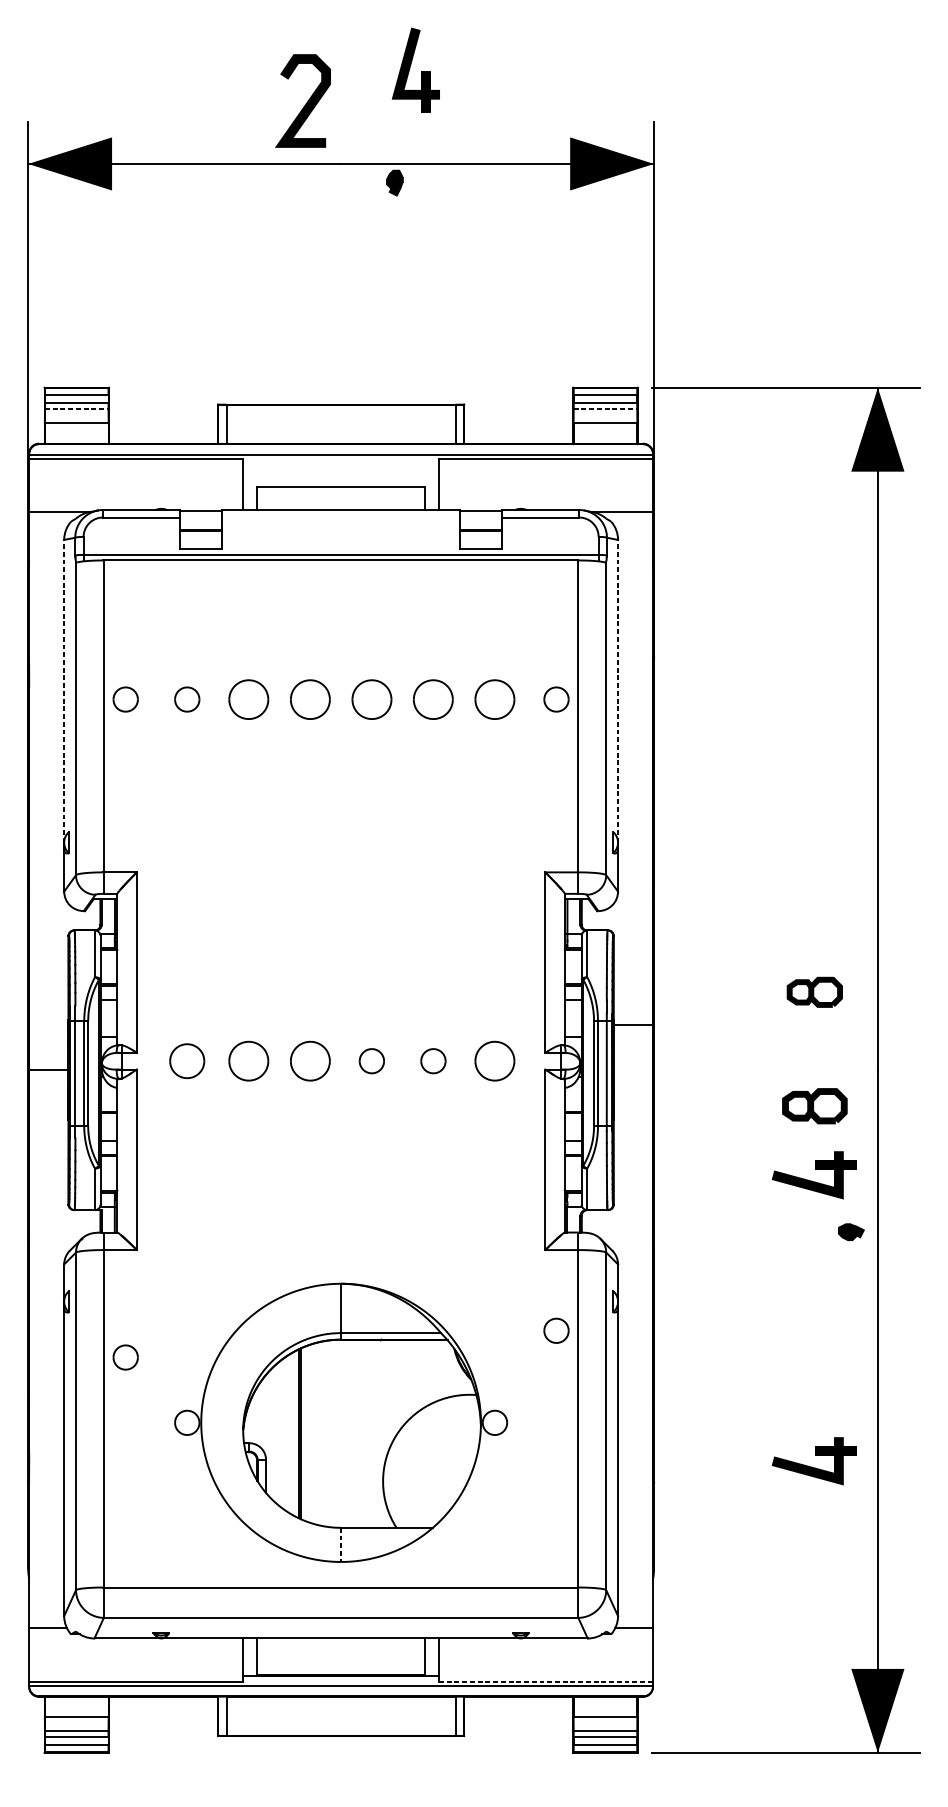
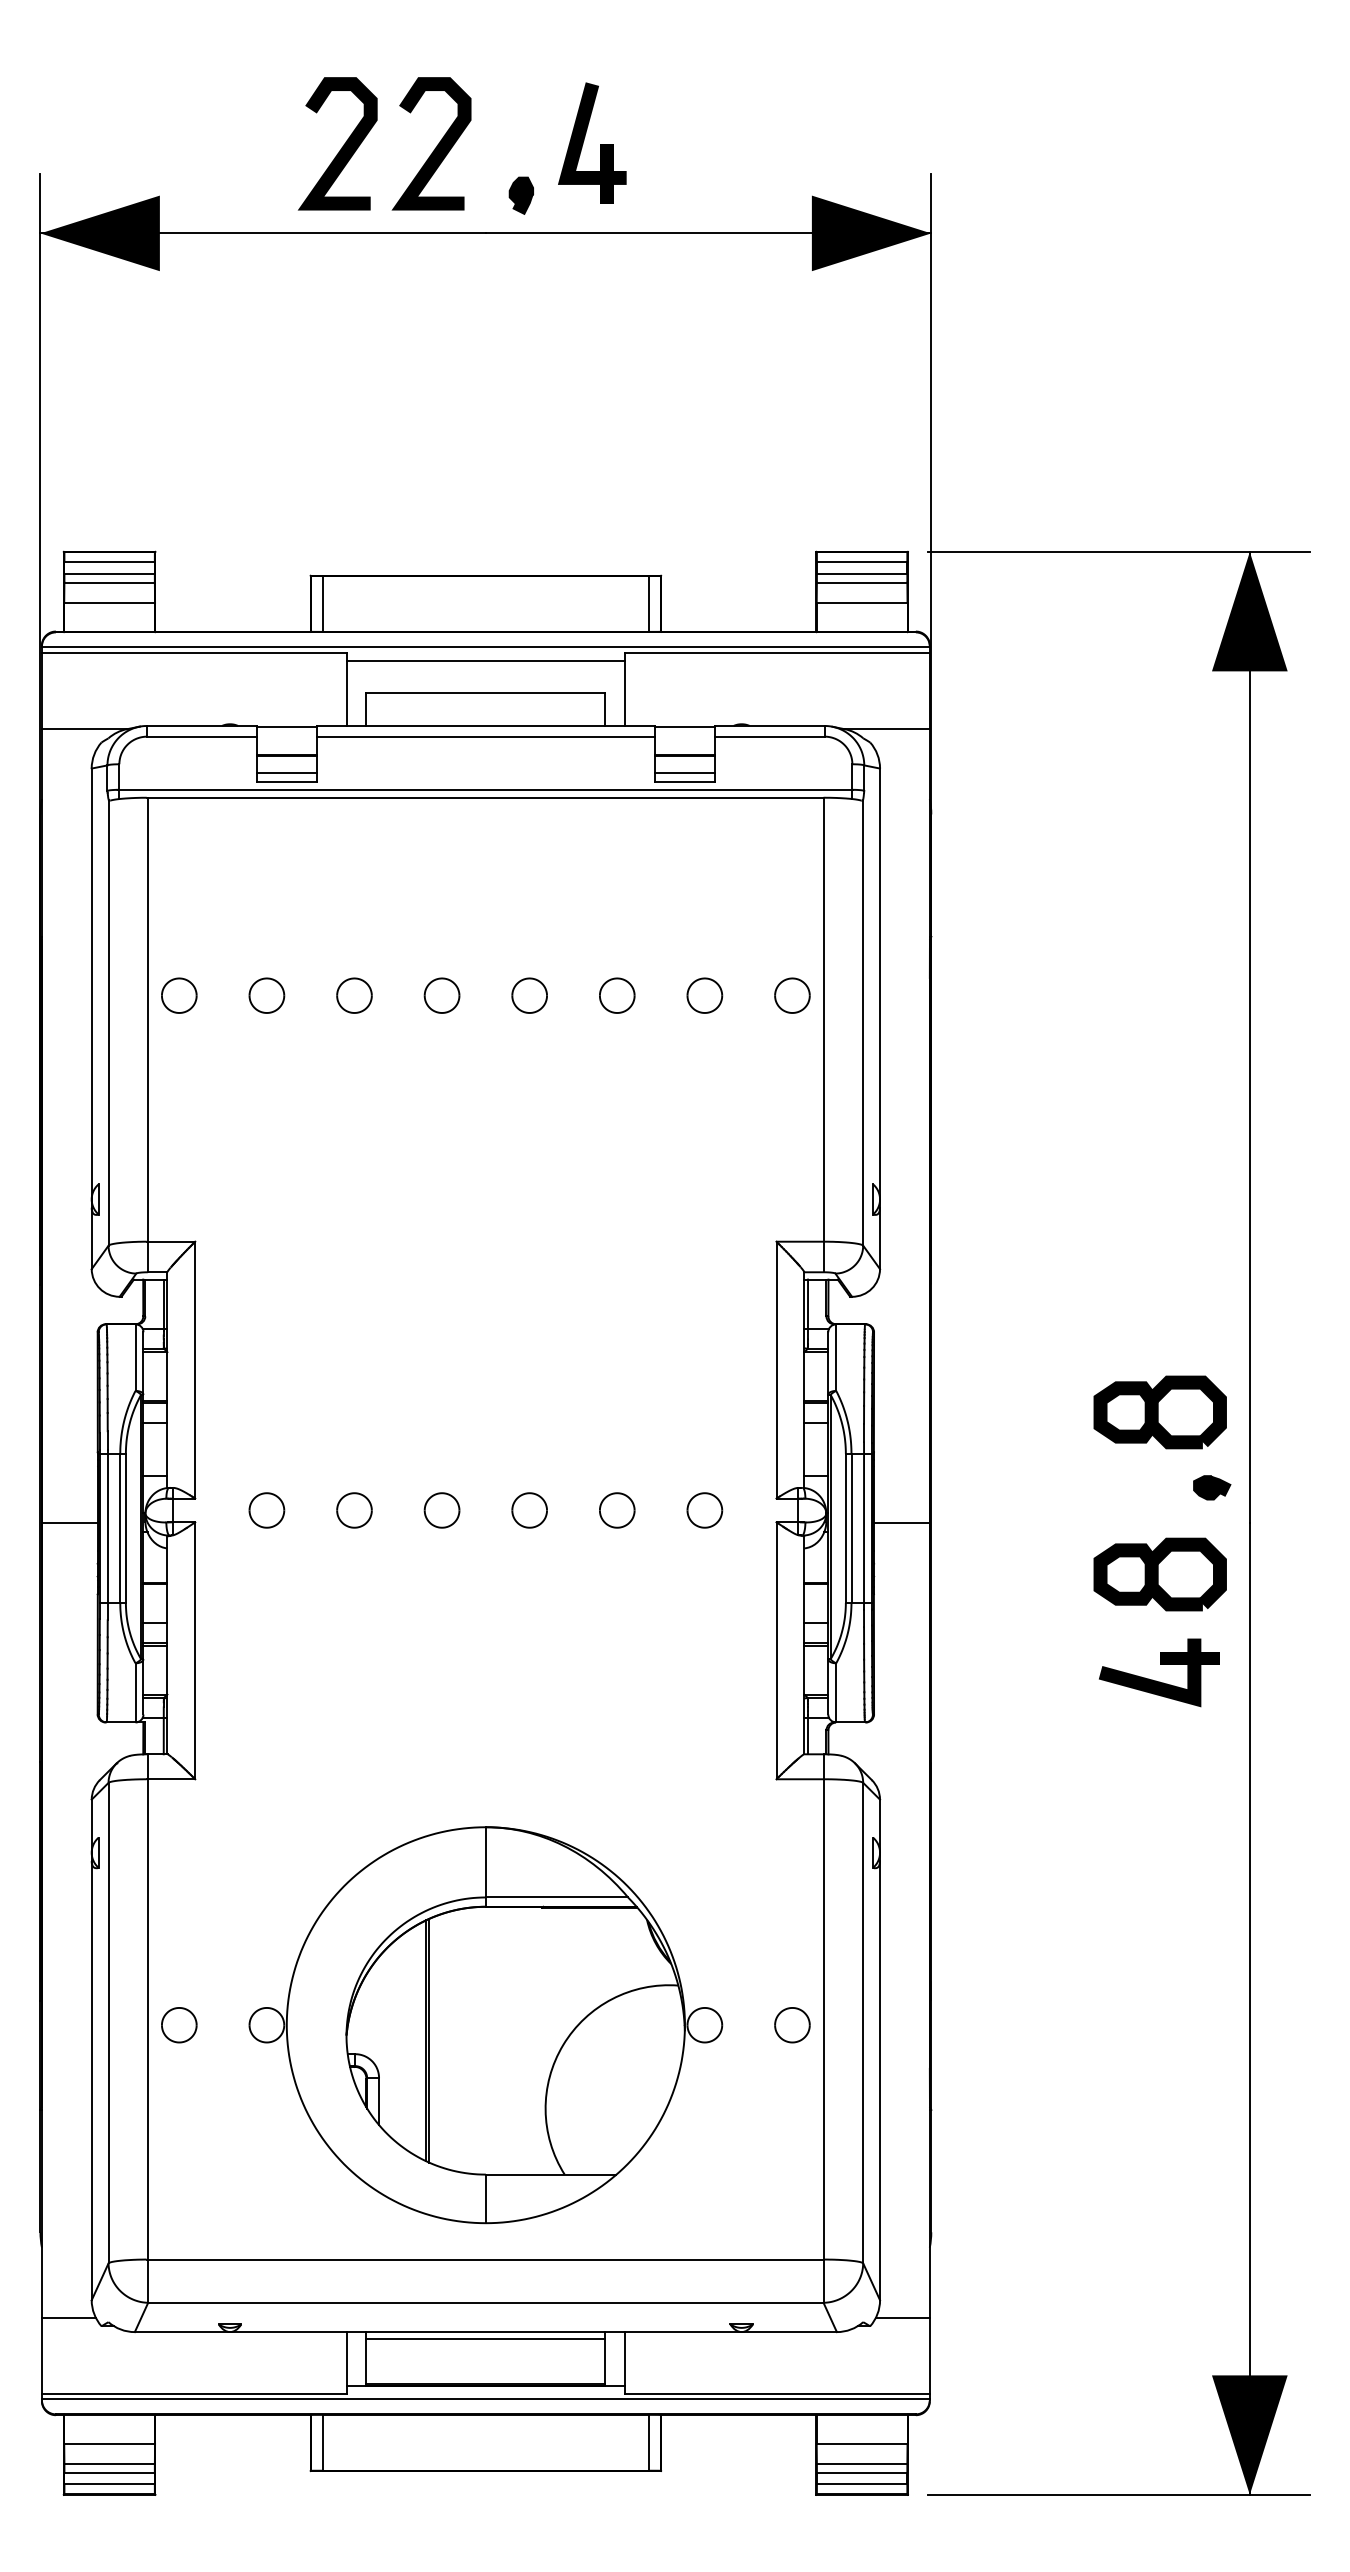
part: (410, 68) -> (584, 140), moved
curve: (239, 103) -> (341, 147), added
part: (394, 182) -> (520, 195), moved
line: (77, 409) -> (110, 582), dashed -> solid
line: (605, 409) -> (862, 582), dashed -> solid
line: (340, 464) -> (485, 660), added
line: (340, 517) -> (485, 736), added
line: (201, 543) -> (286, 773), added
line: (480, 543) -> (684, 773), added
line: (64, 690) -> (91, 983), dashed -> solid
line: (618, 690) -> (880, 983), dashed -> solid
part: (248, 699) -> (354, 995), size x0.62
part: (309, 699) -> (441, 995), size x0.62
part: (371, 699) -> (529, 995), size x0.62
part: (433, 699) -> (617, 995), size x0.62
part: (494, 699) -> (704, 995), size x0.62
part: (814, 992) -> (1159, 1412), size x1.67
line: (633, 1024) -> (901, 1523), moved
part: (186, 1061) -> (266, 1510), size x0.71
part: (248, 1061) -> (354, 1510), size x0.62
part: (309, 1061) -> (441, 1510), size x0.62
part: (494, 1061) -> (704, 1510), size x0.62
part: (814, 1106) -> (1159, 1574), size x1.43
part: (851, 1231) -> (1212, 1487), moved
part: (556, 1331) -> (792, 2025), moved
part: (125, 1357) -> (179, 2025), moved
part: (815, 1455) -> (1160, 2071), removed
line: (340, 1545) -> (485, 2199), dashed -> solid
line: (340, 1642) -> (485, 2338), added
line: (546, 1681) -> (778, 2393), dashed -> solid

